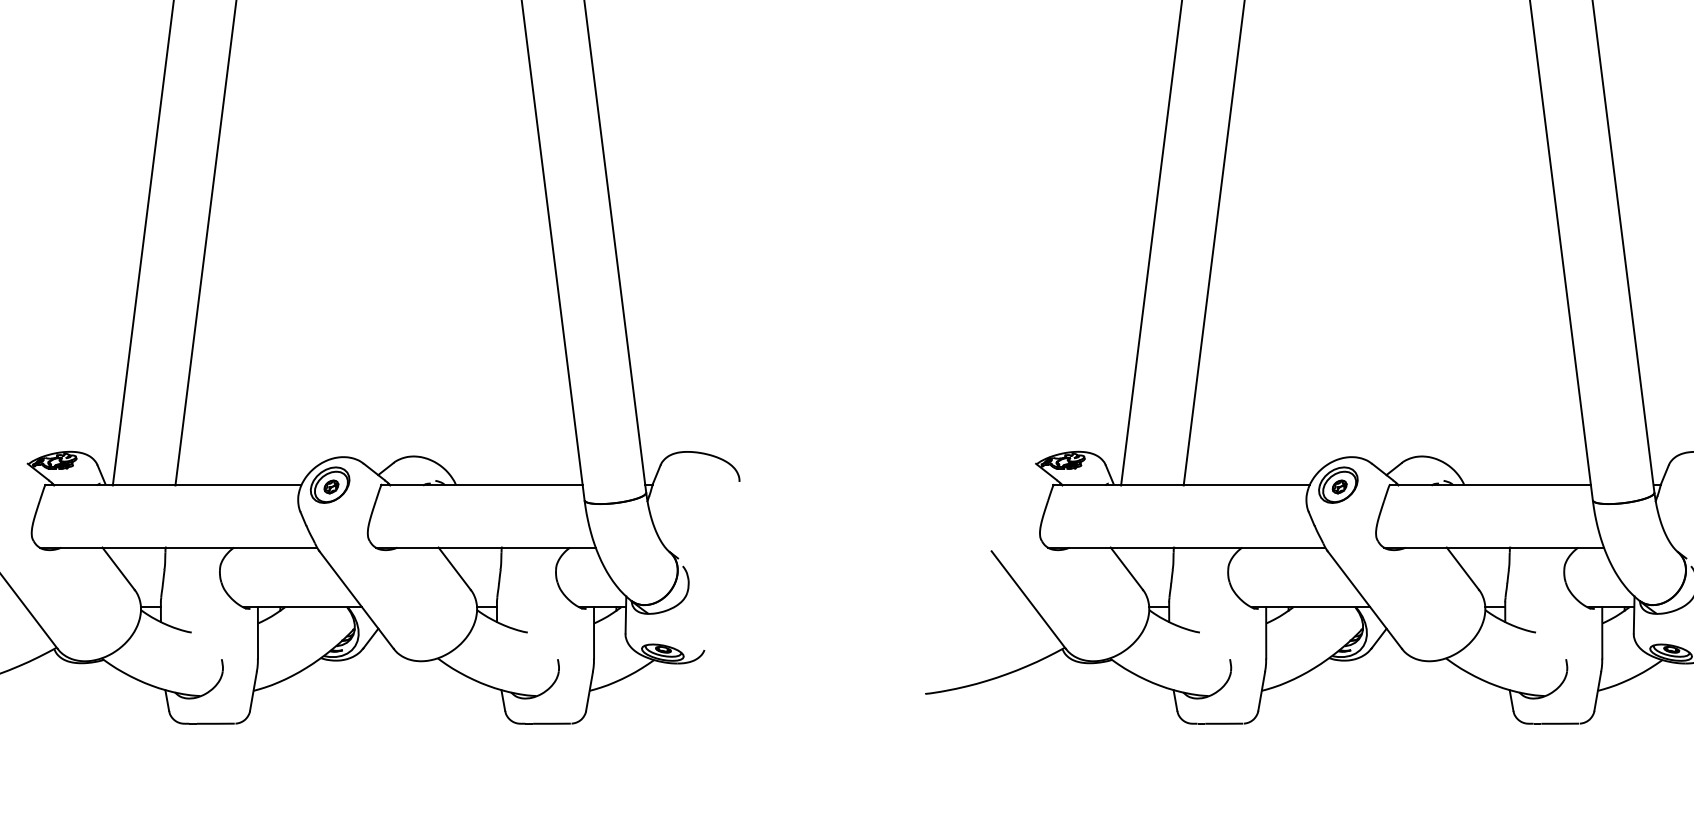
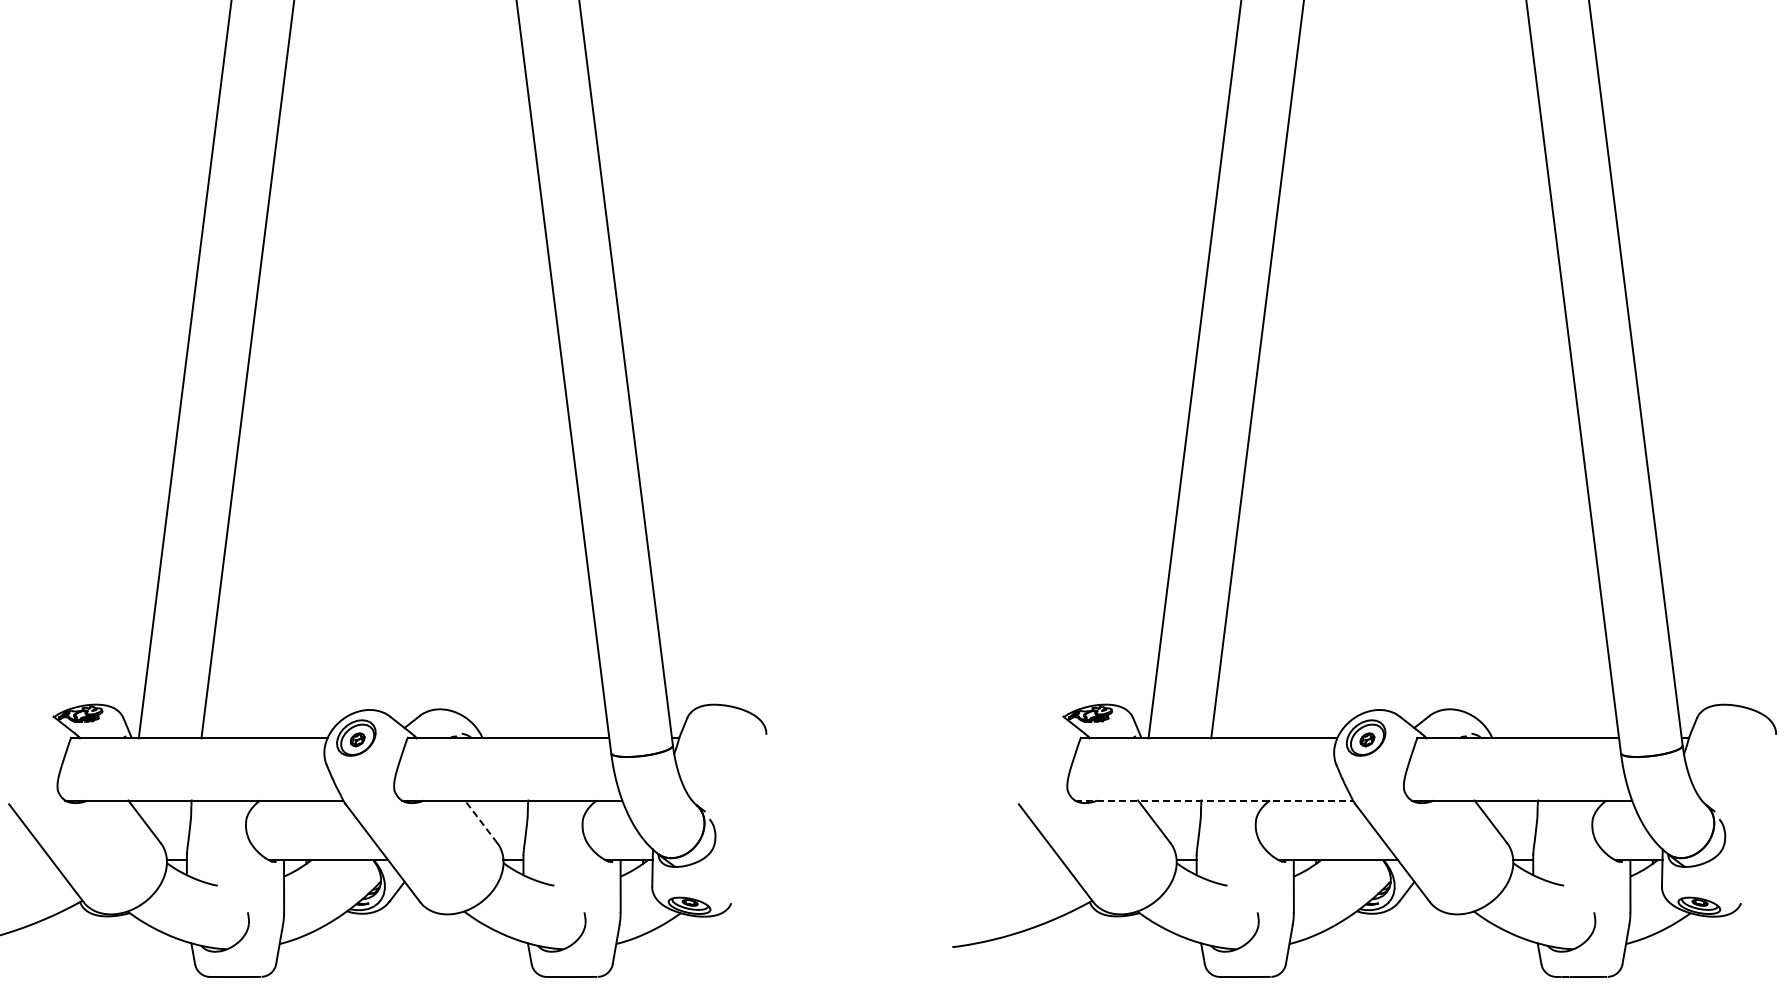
line: (1186, 547) -> (1214, 800), solid -> dashed
line: (455, 568) -> (481, 821), solid -> dashed

